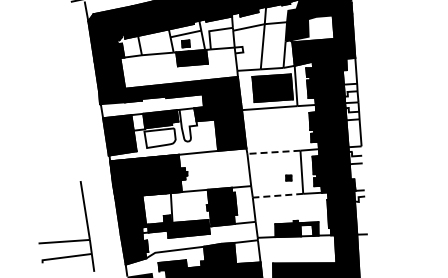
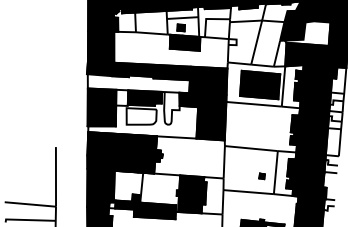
line: (273, 152) -> (250, 148), dashed -> solid
line: (277, 195) -> (248, 191), dashed -> solid

